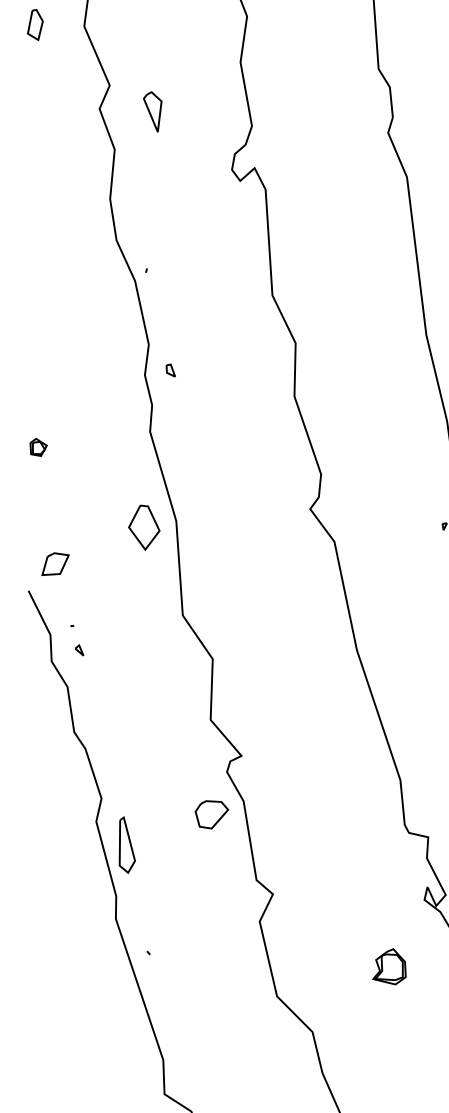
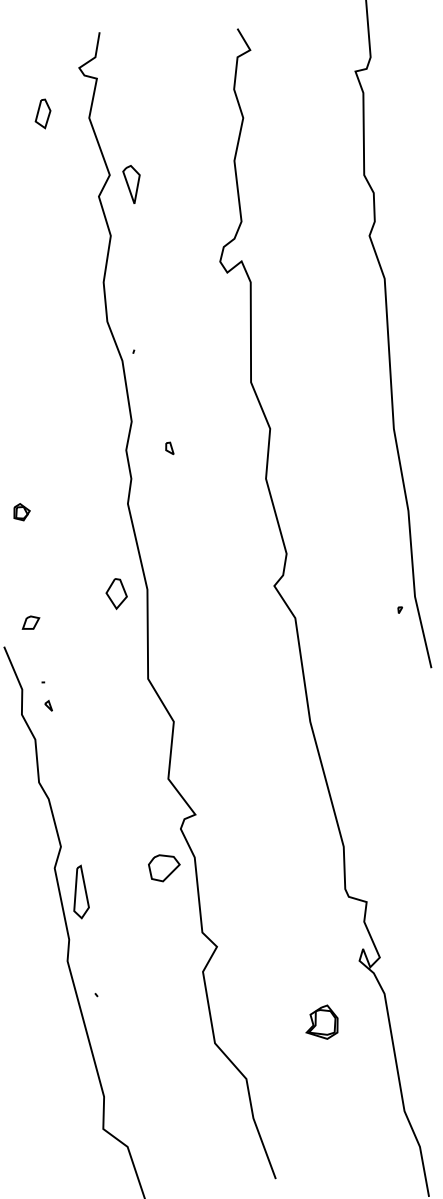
part: (153, 111) -> (131, 184), moved
part: (170, 369) -> (169, 447), moved
part: (143, 527) -> (116, 593), size x0.71
part: (54, 563) -> (30, 622), size x0.62

